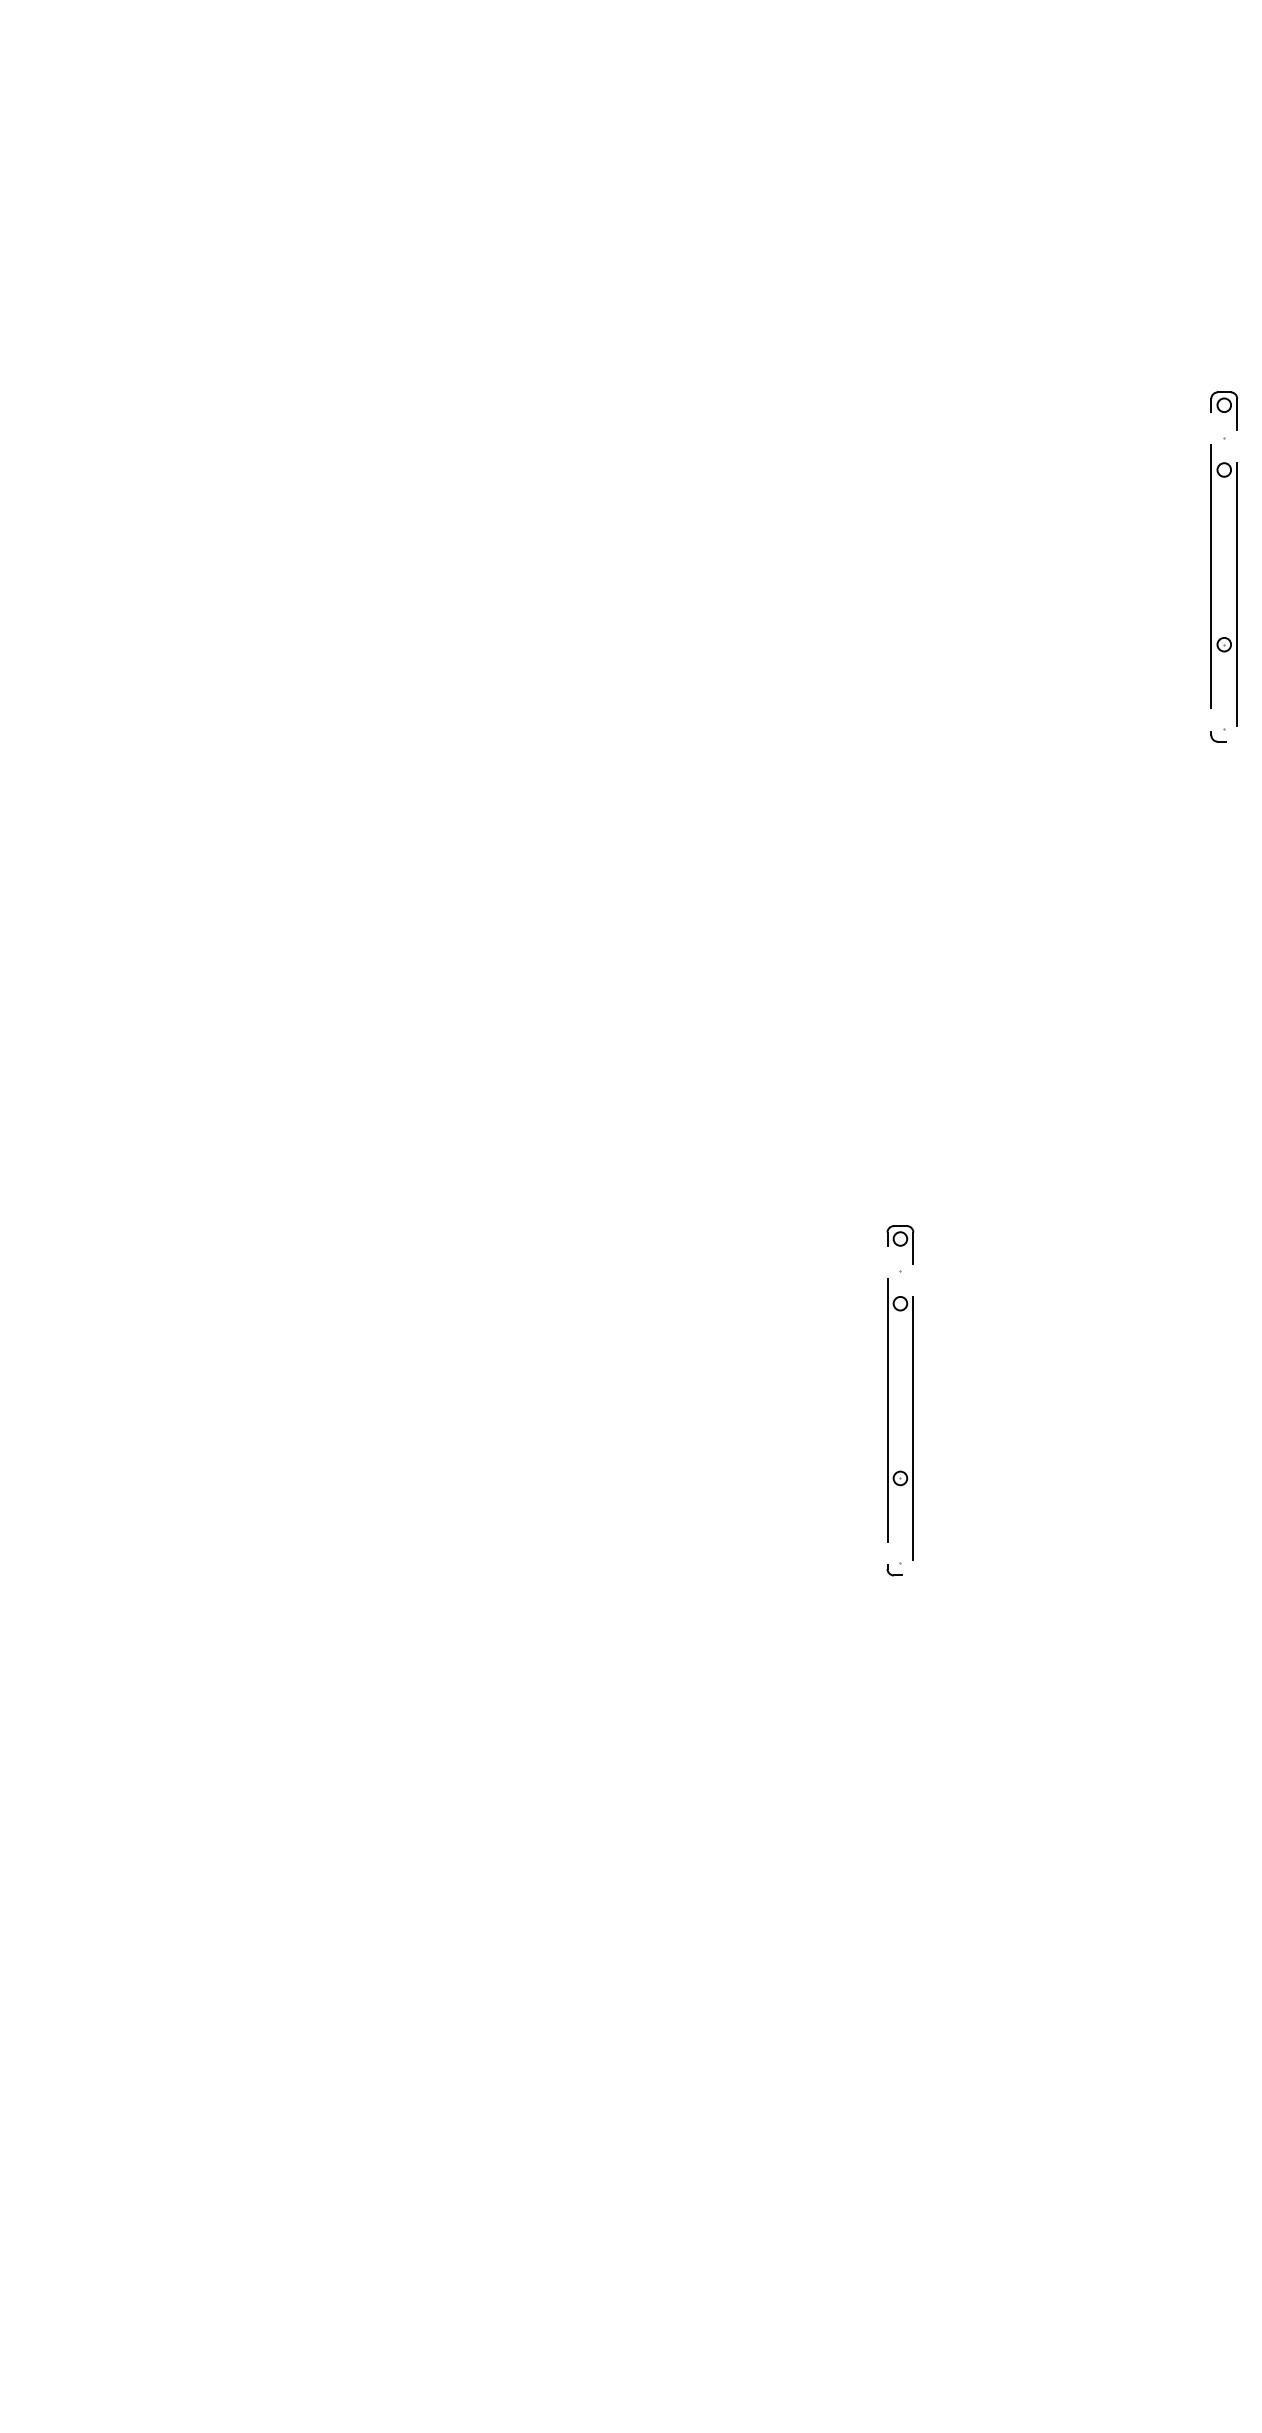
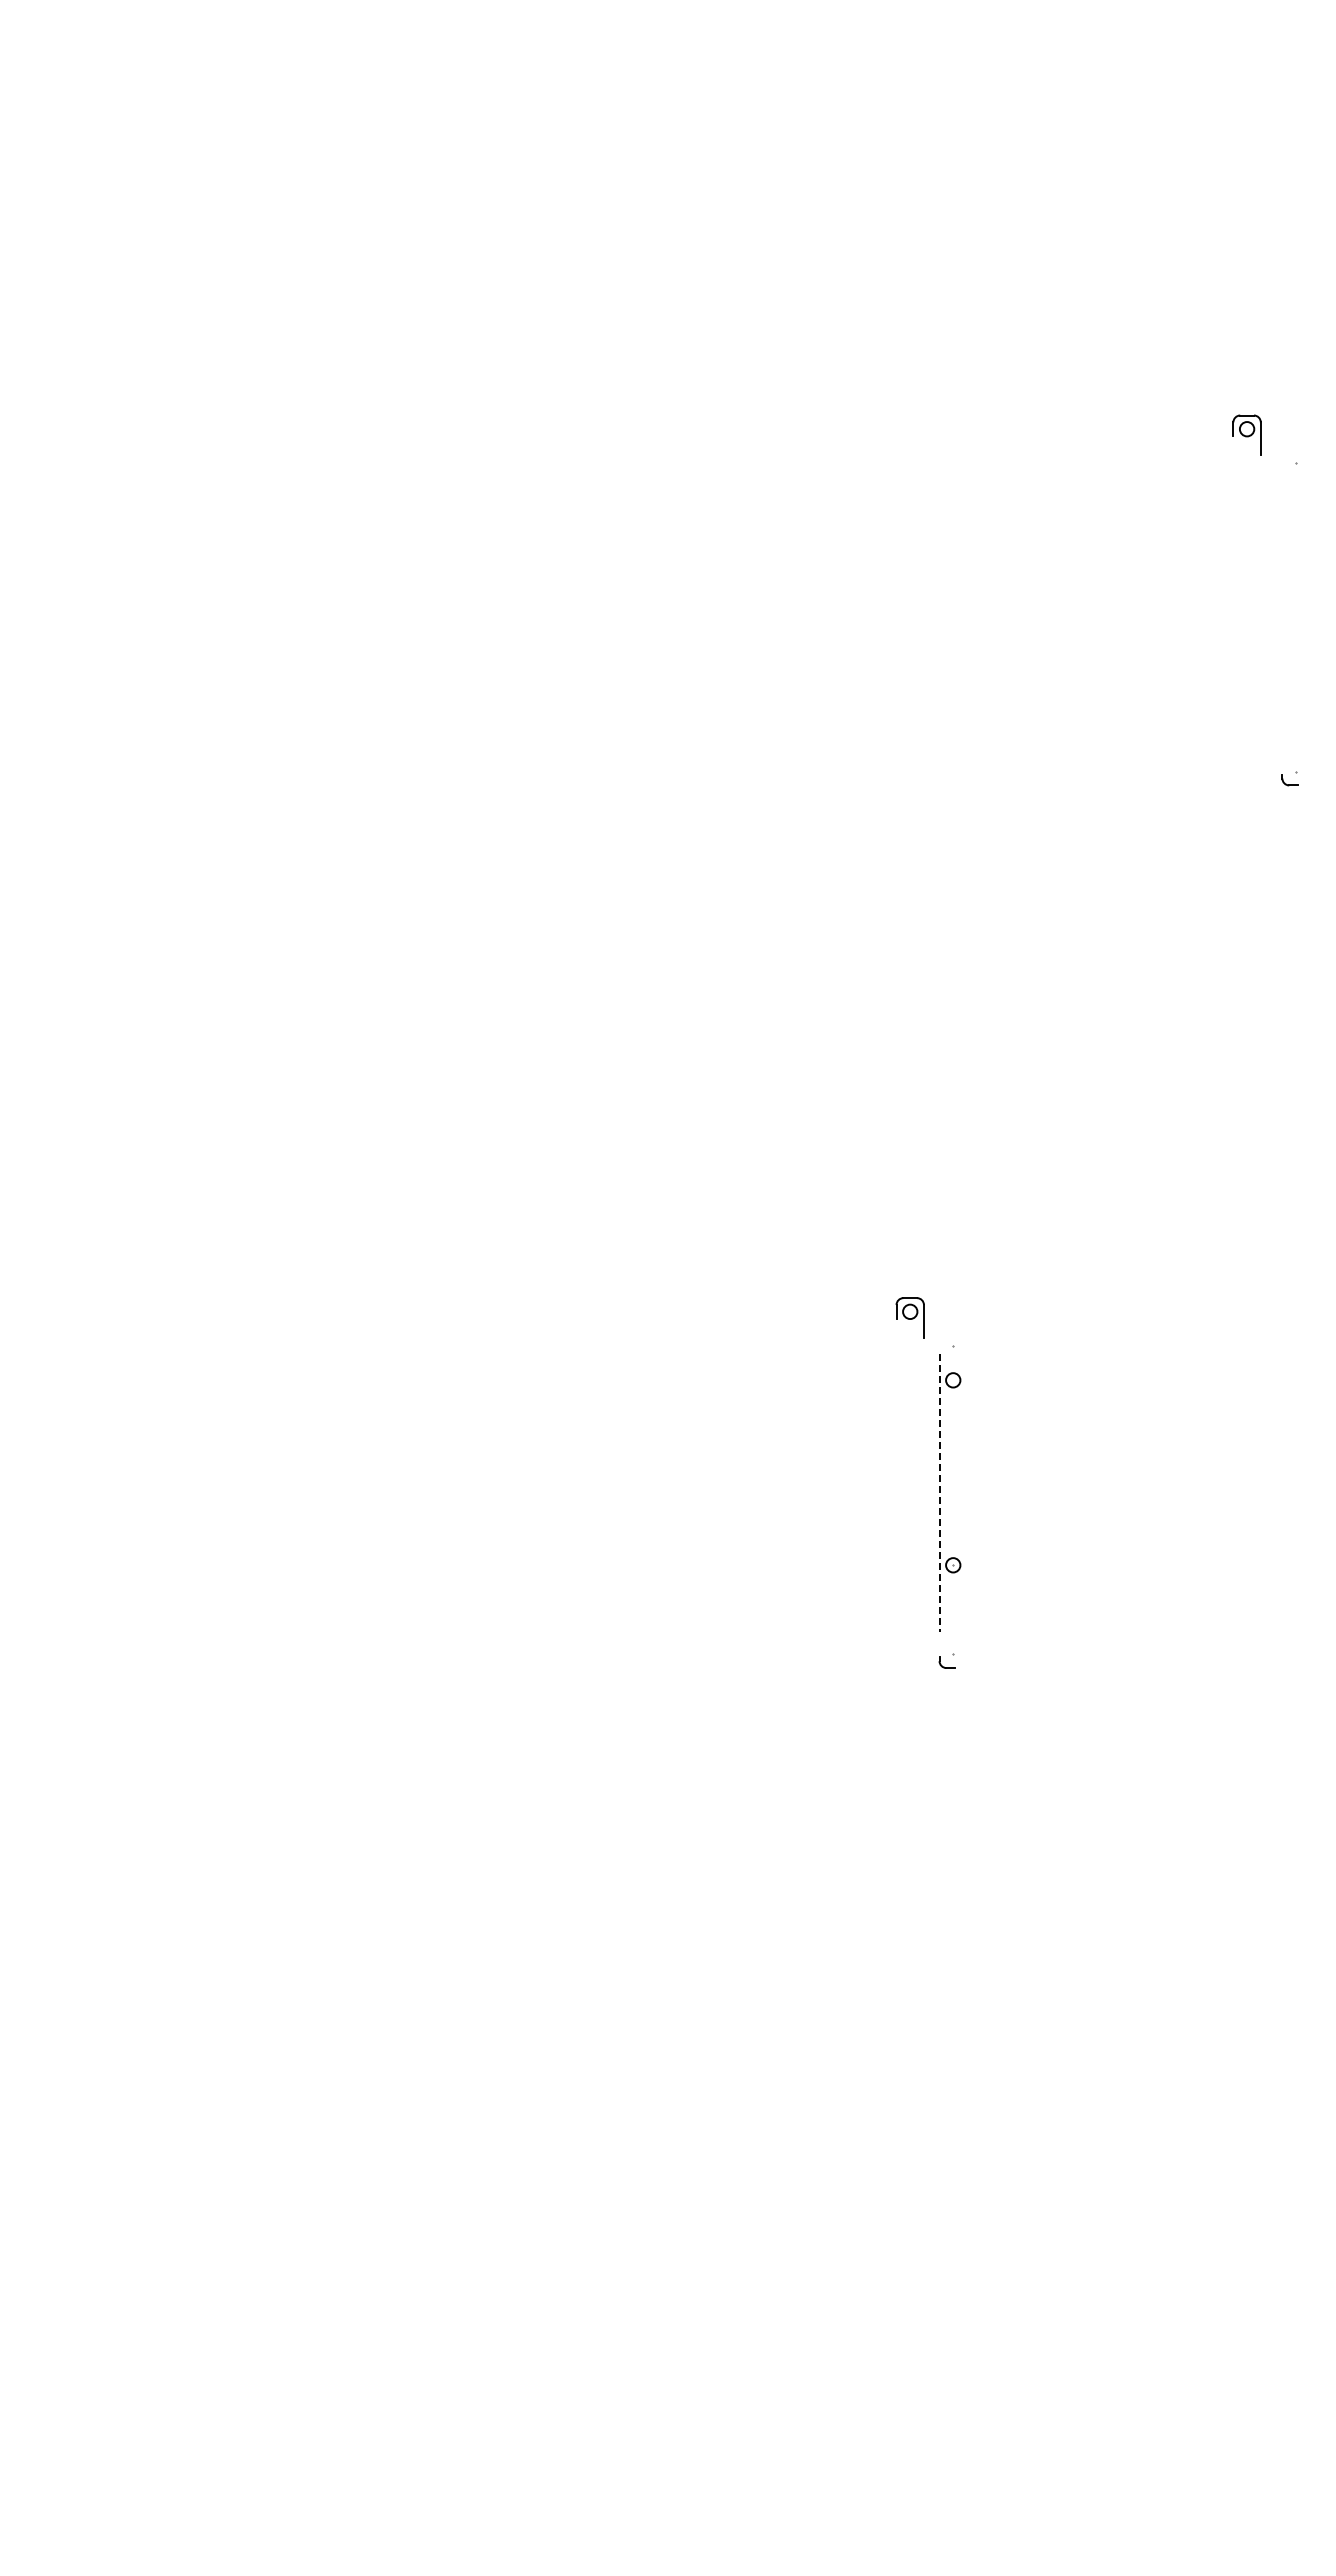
part: (1223, 410) -> (1246, 434), moved
part: (1211, 585) -> (1282, 620), removed
part: (899, 1244) -> (909, 1317), moved
line: (887, 1410) -> (939, 1493), solid -> dashed
line: (912, 1428) -> (966, 1512), removed

